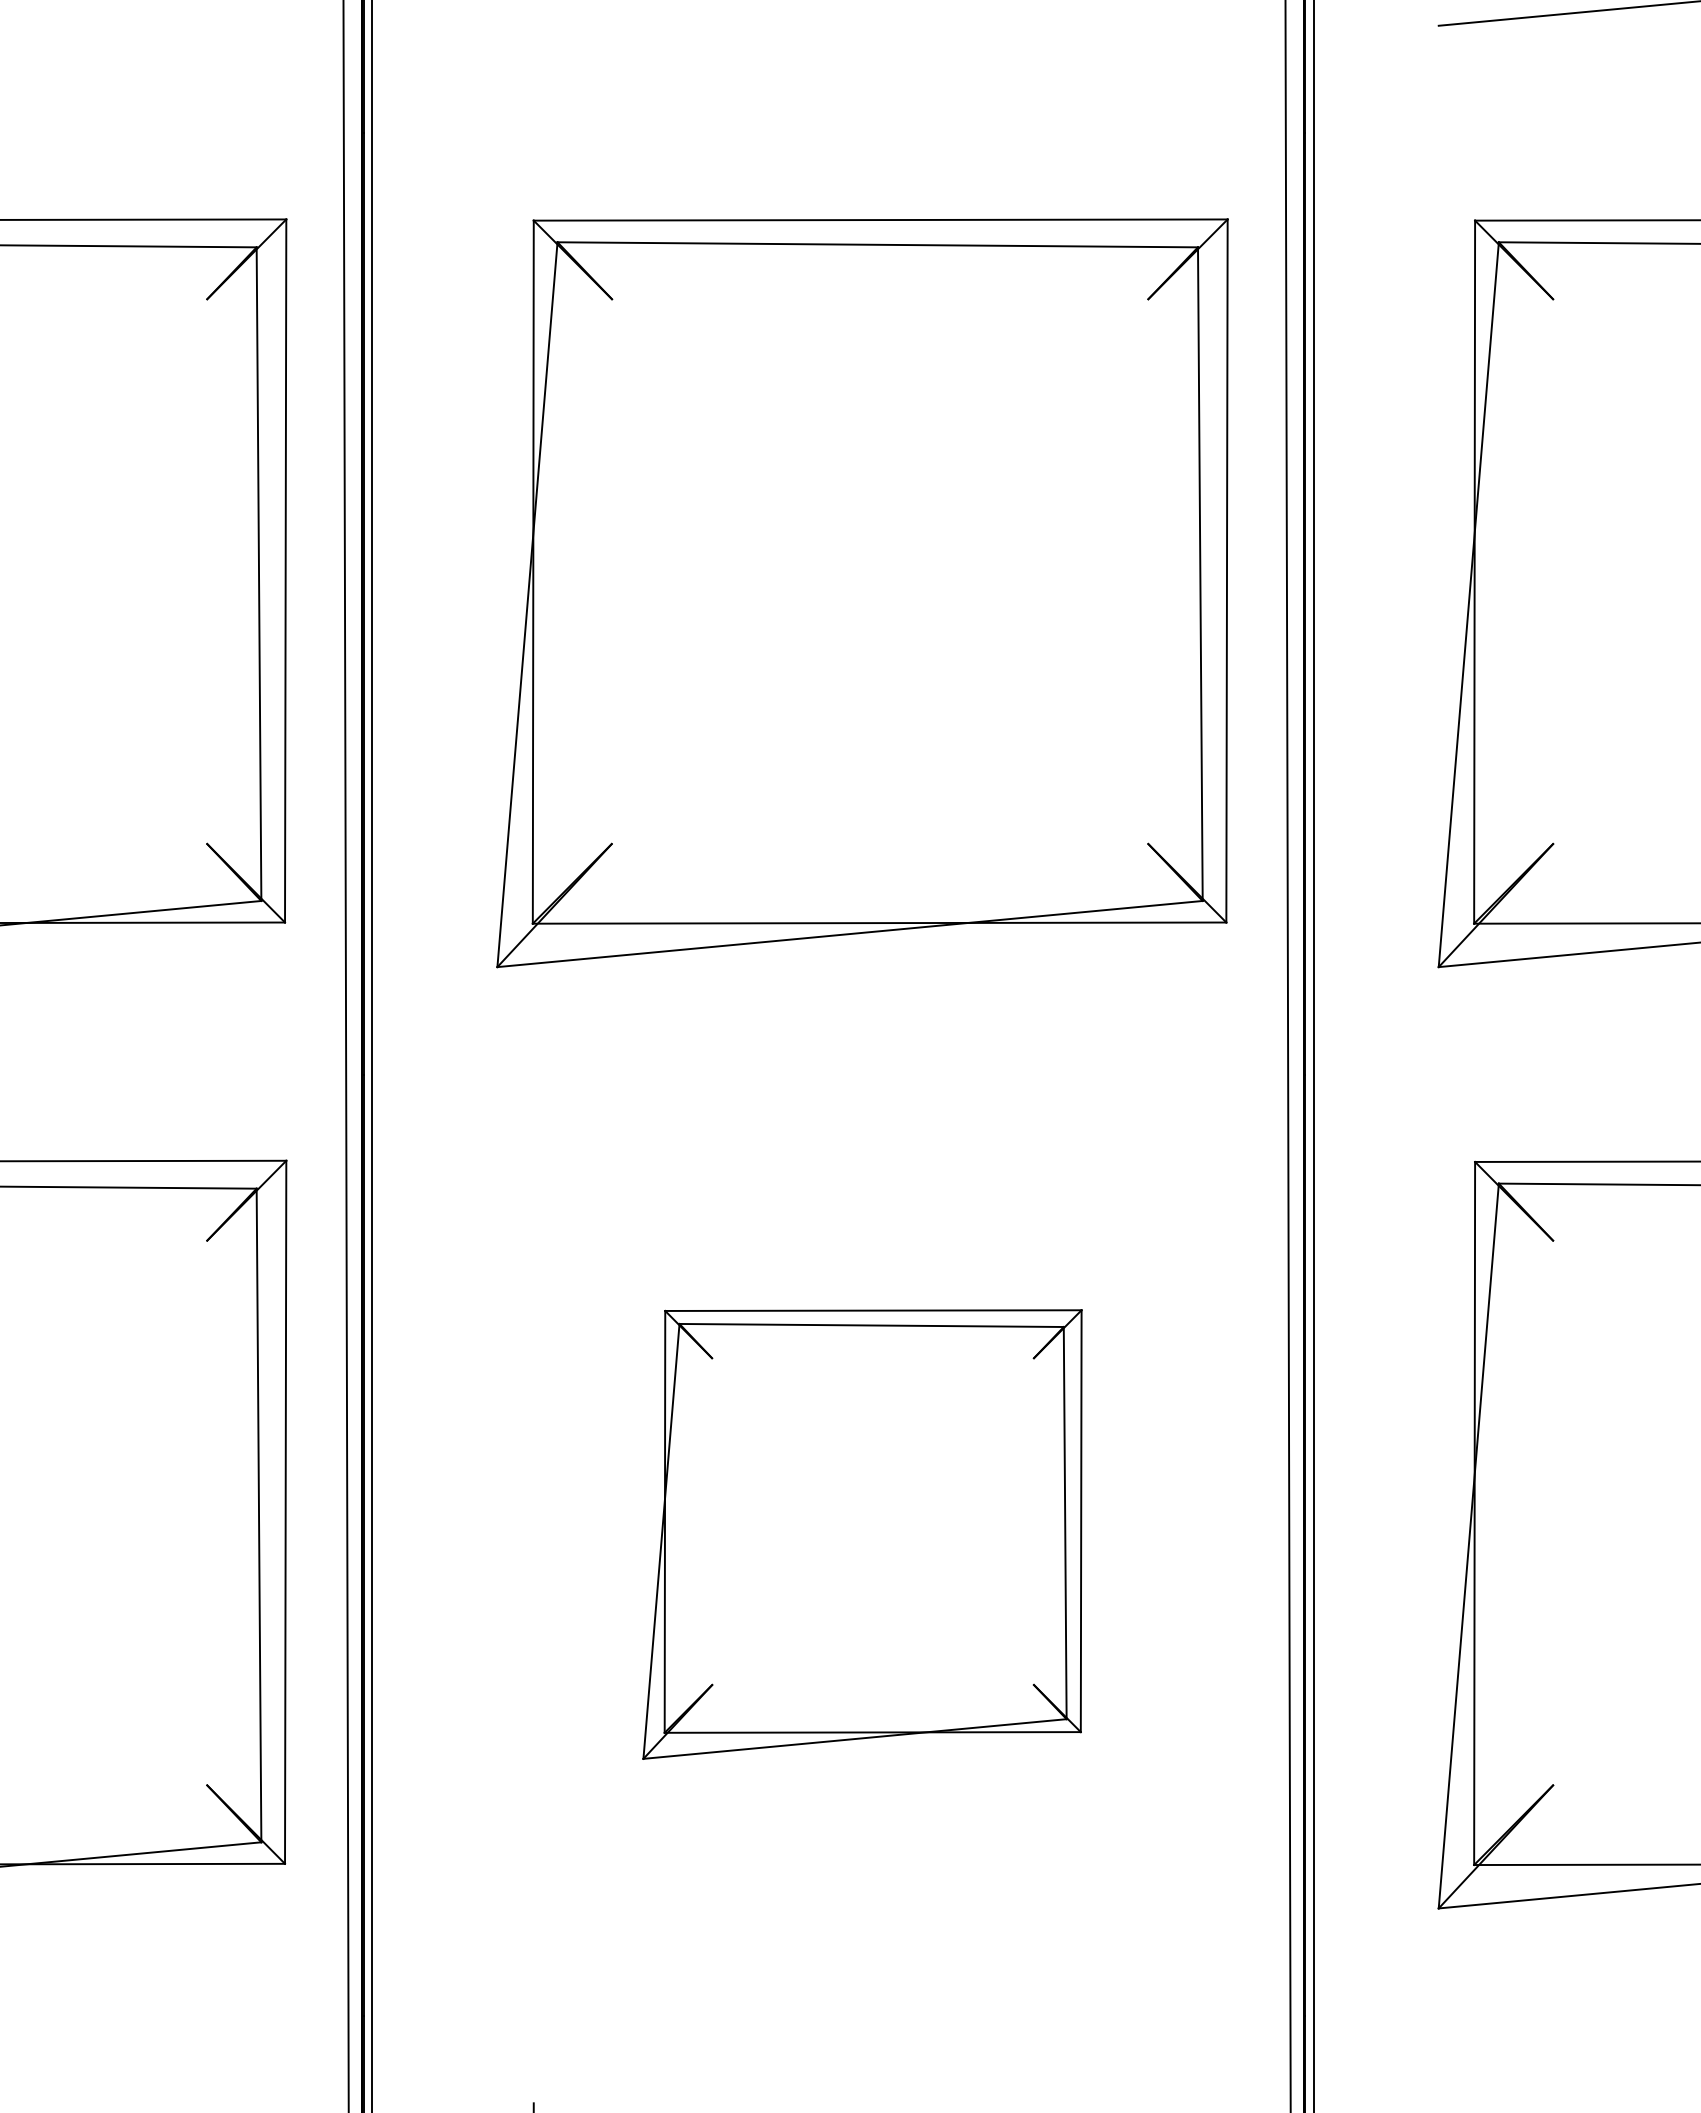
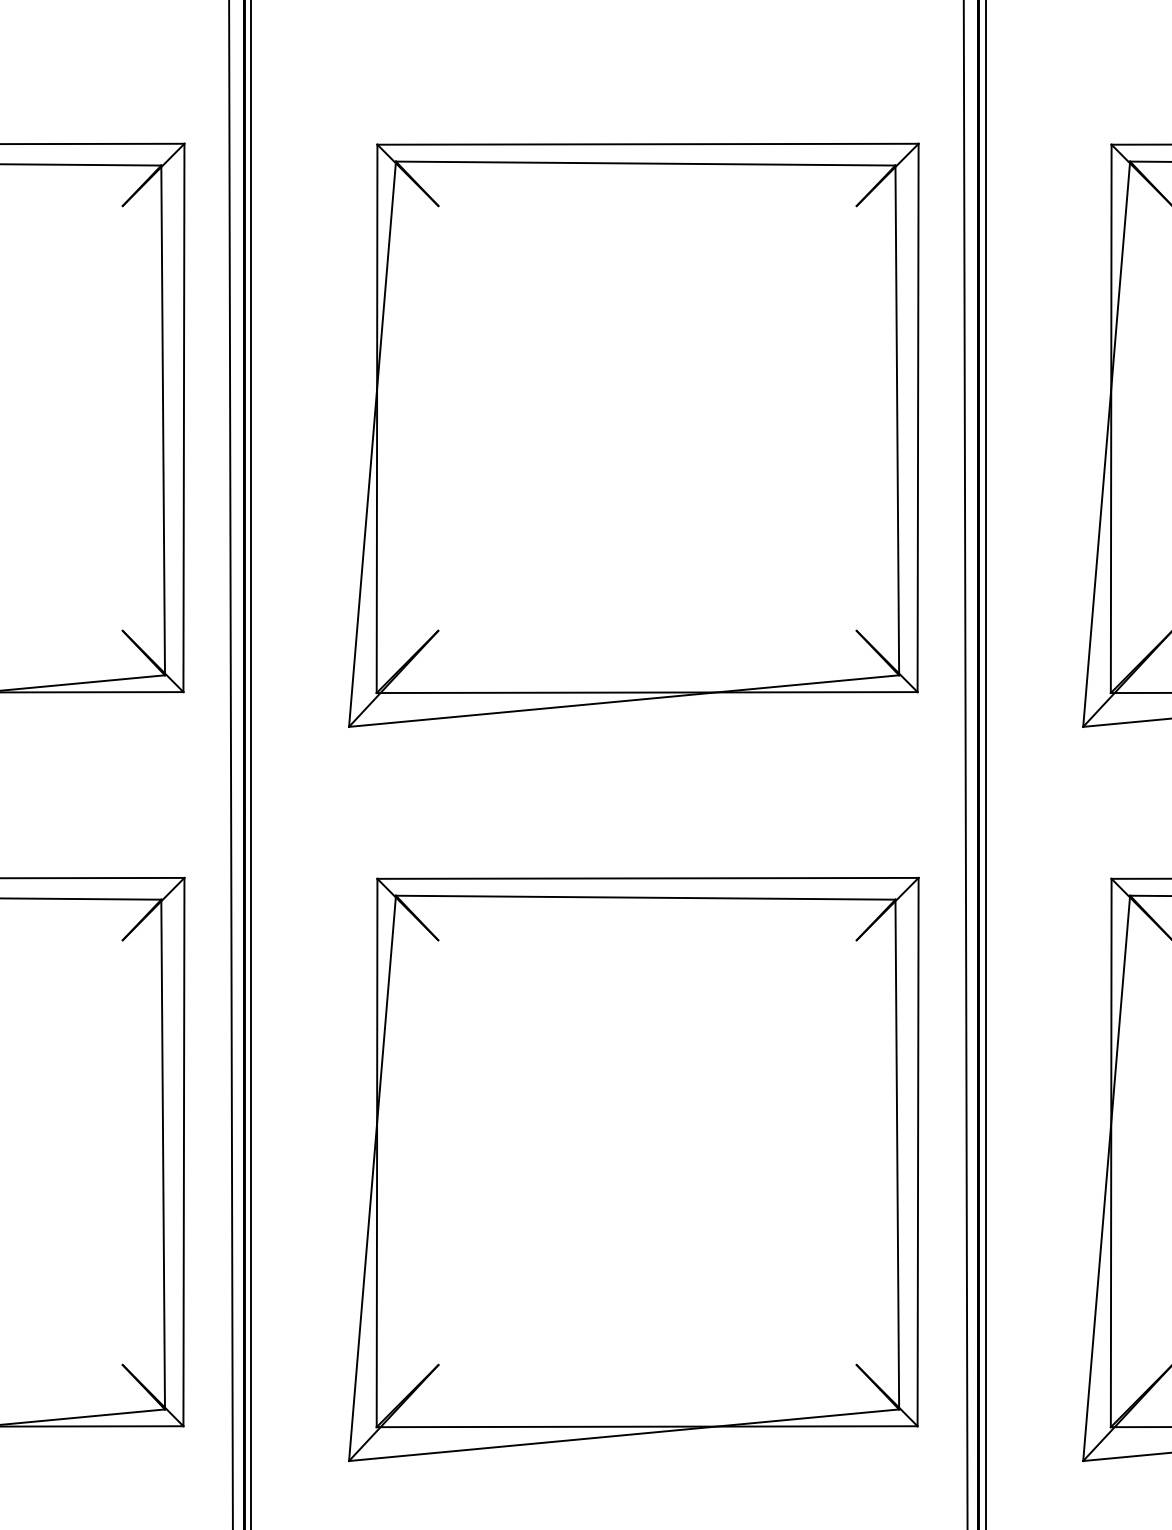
part: (862, 1534) -> (633, 1169), size x1.67

